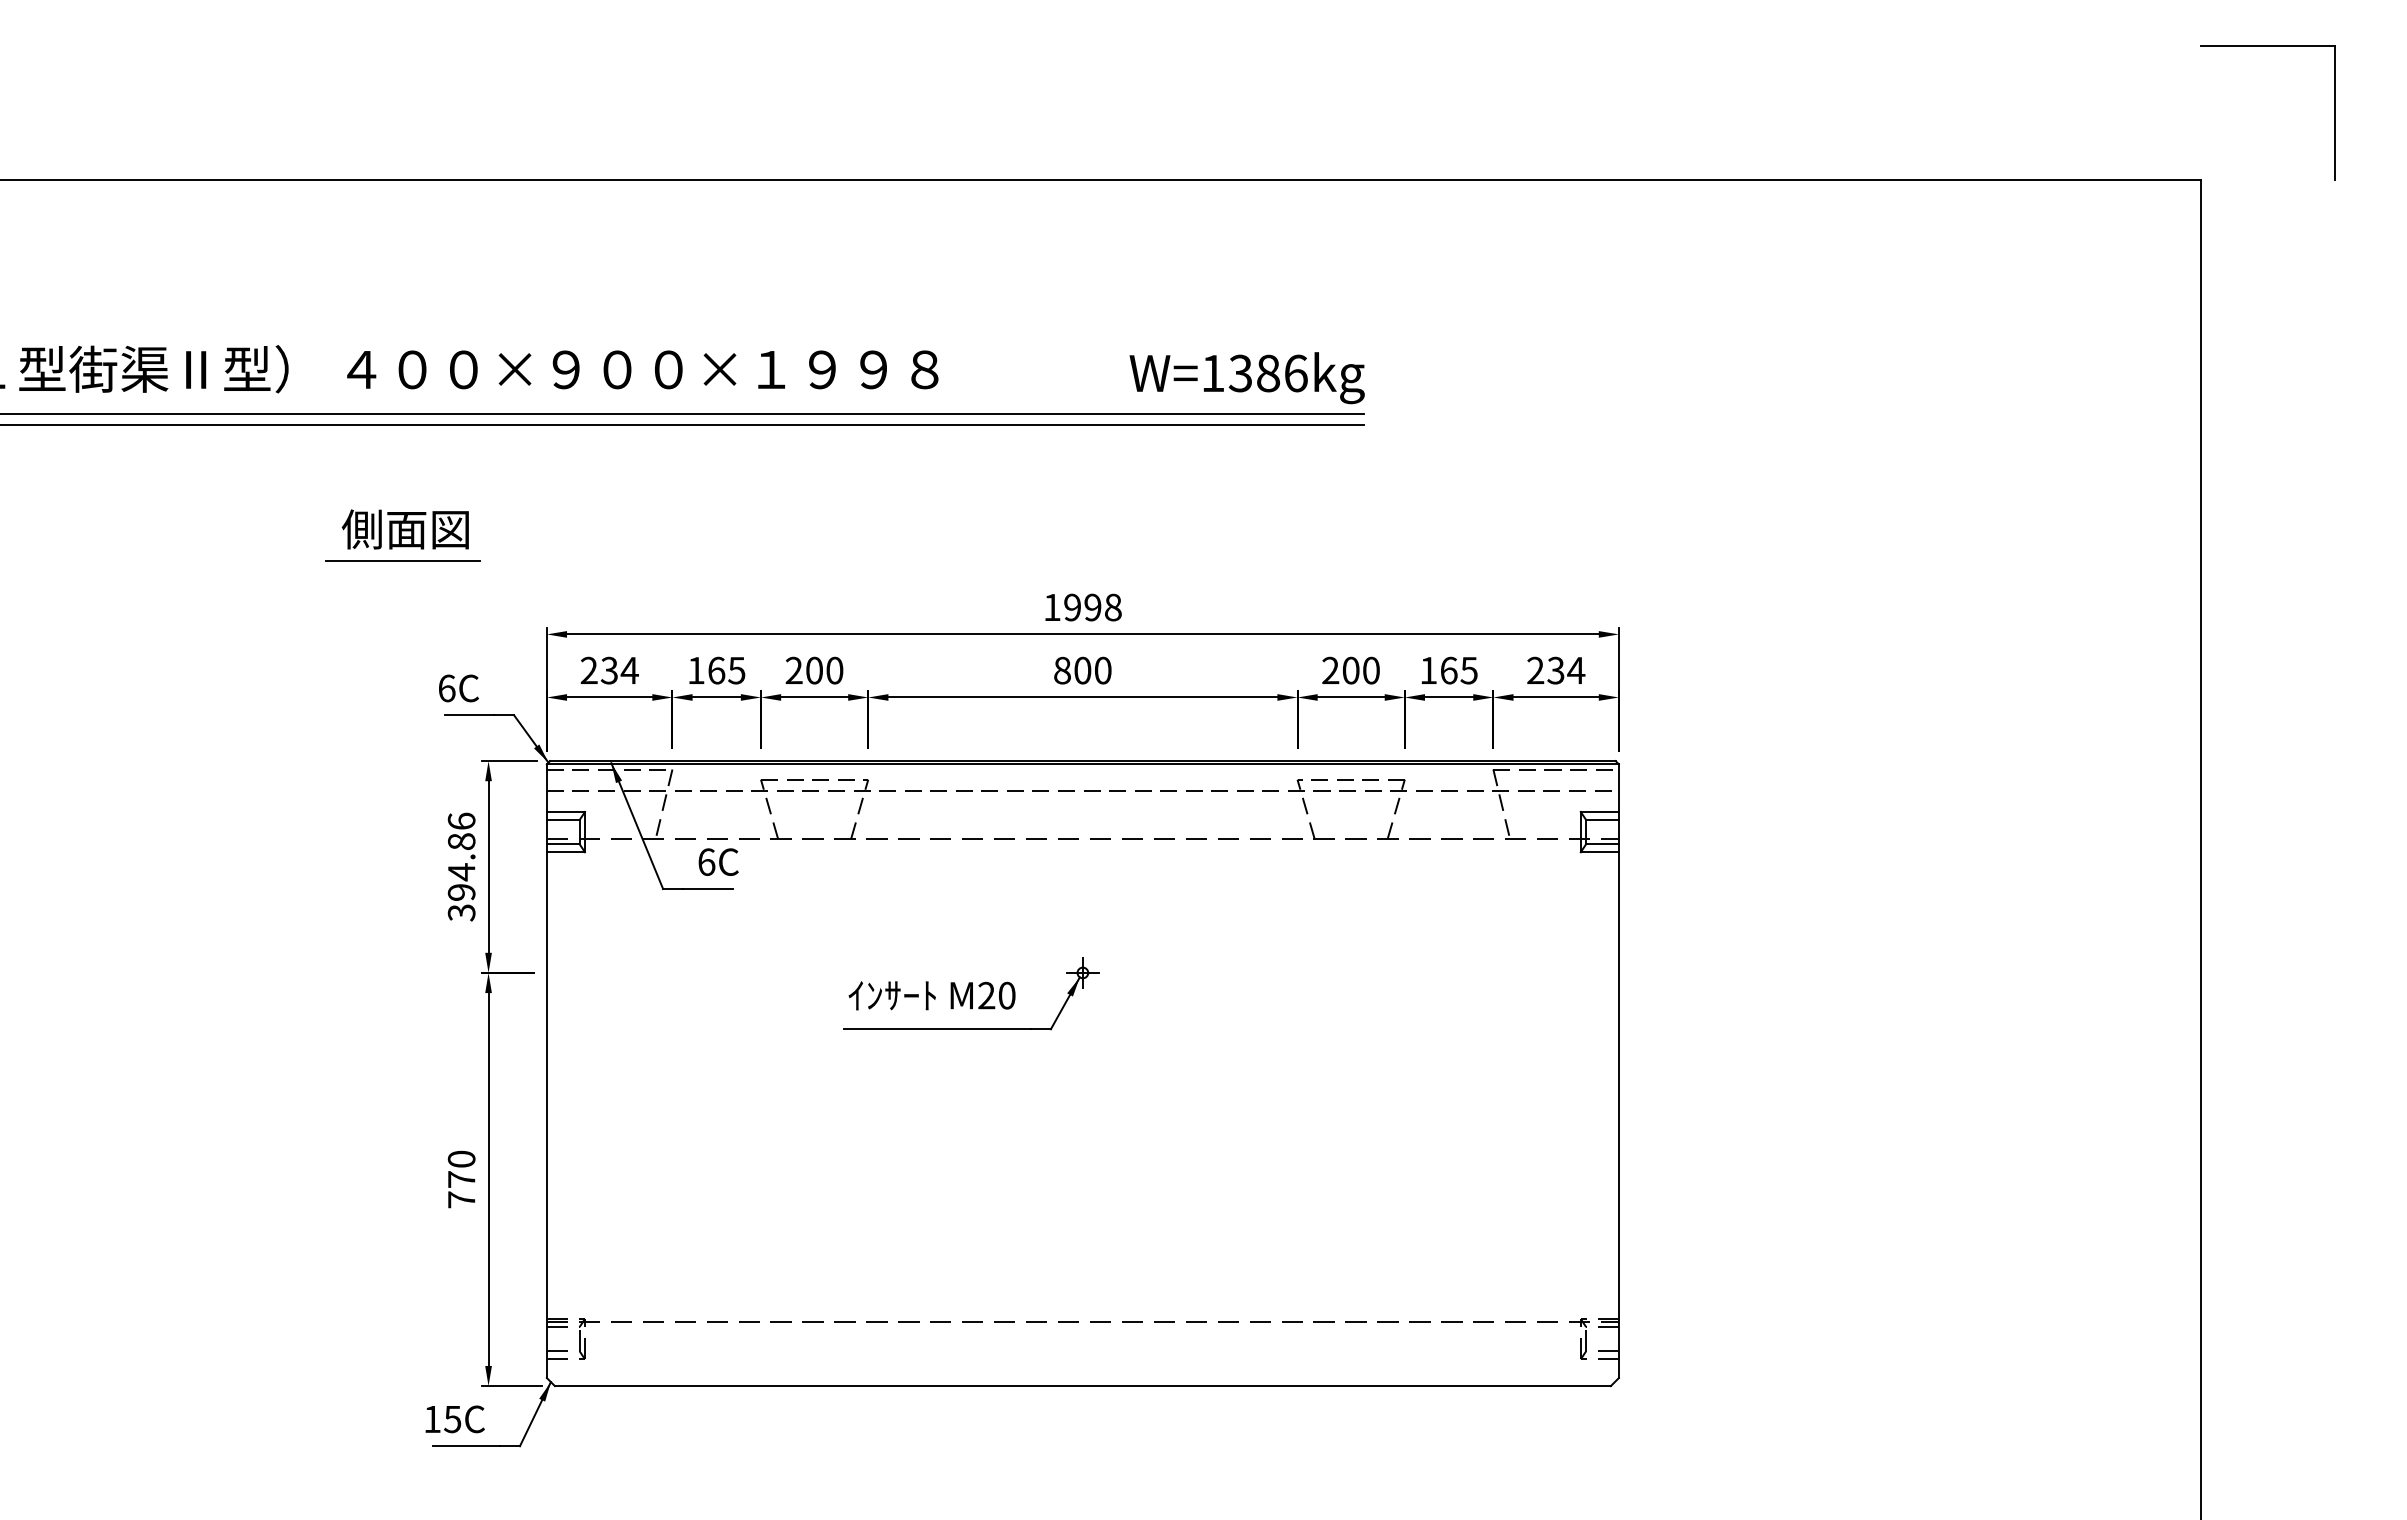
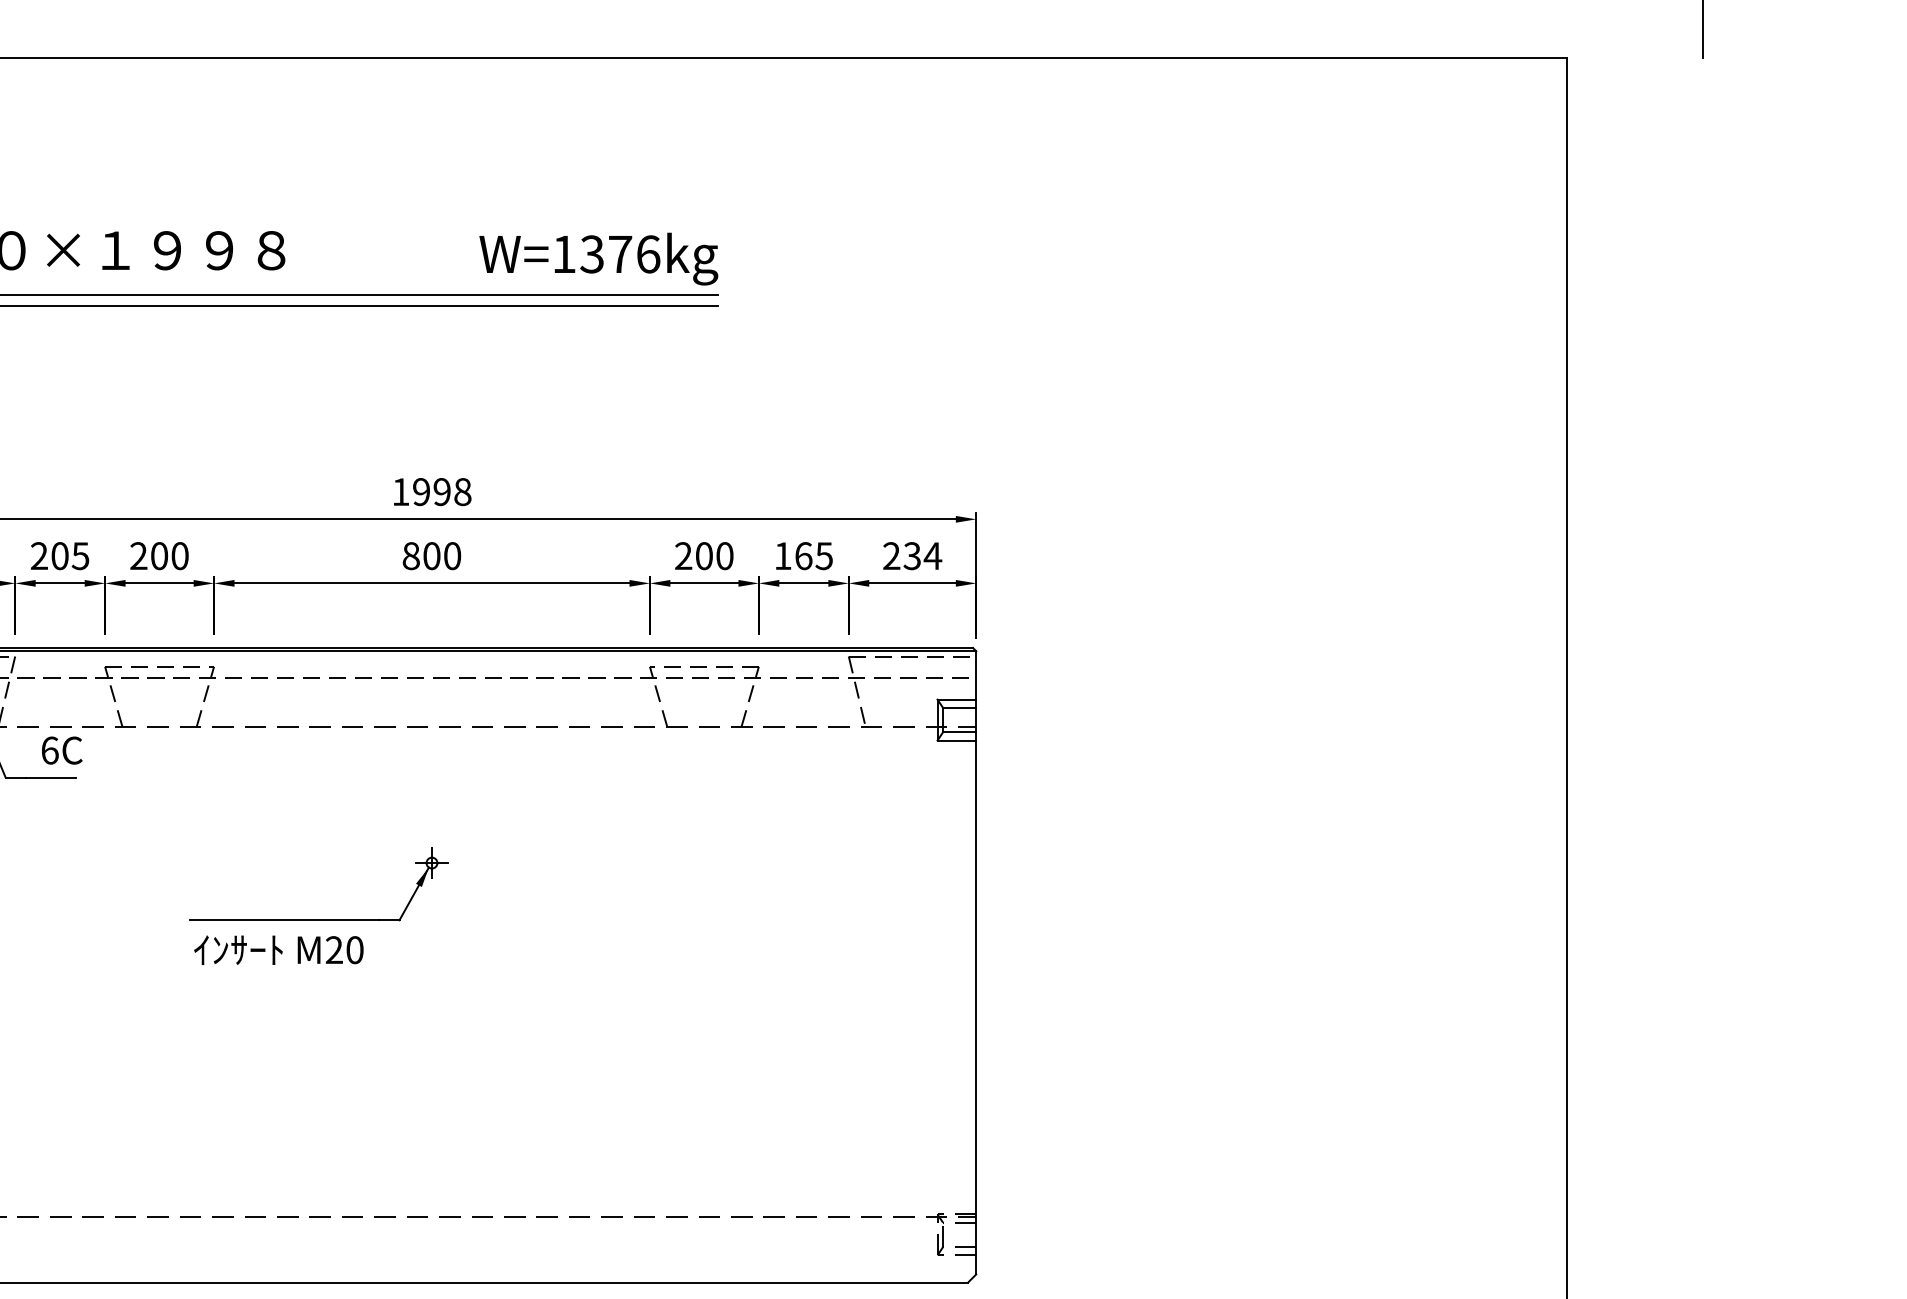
text: (1268, 373) -> (620, 254), W=1386kg -> W=1376kg
text: (706, 670) -> (49, 555), 165 -> 205
text: (931, 995) -> (278, 949), moved

